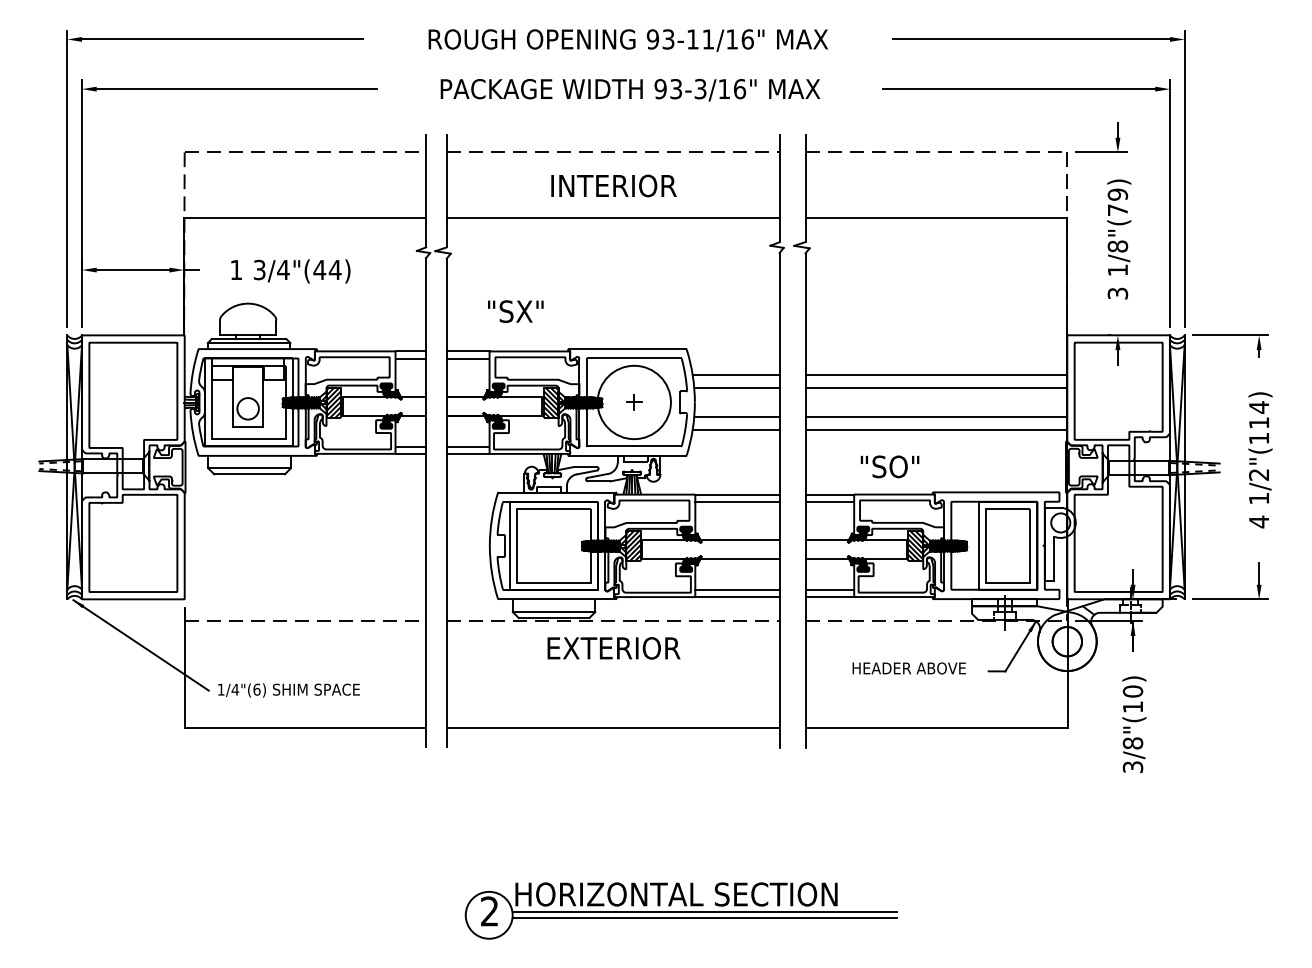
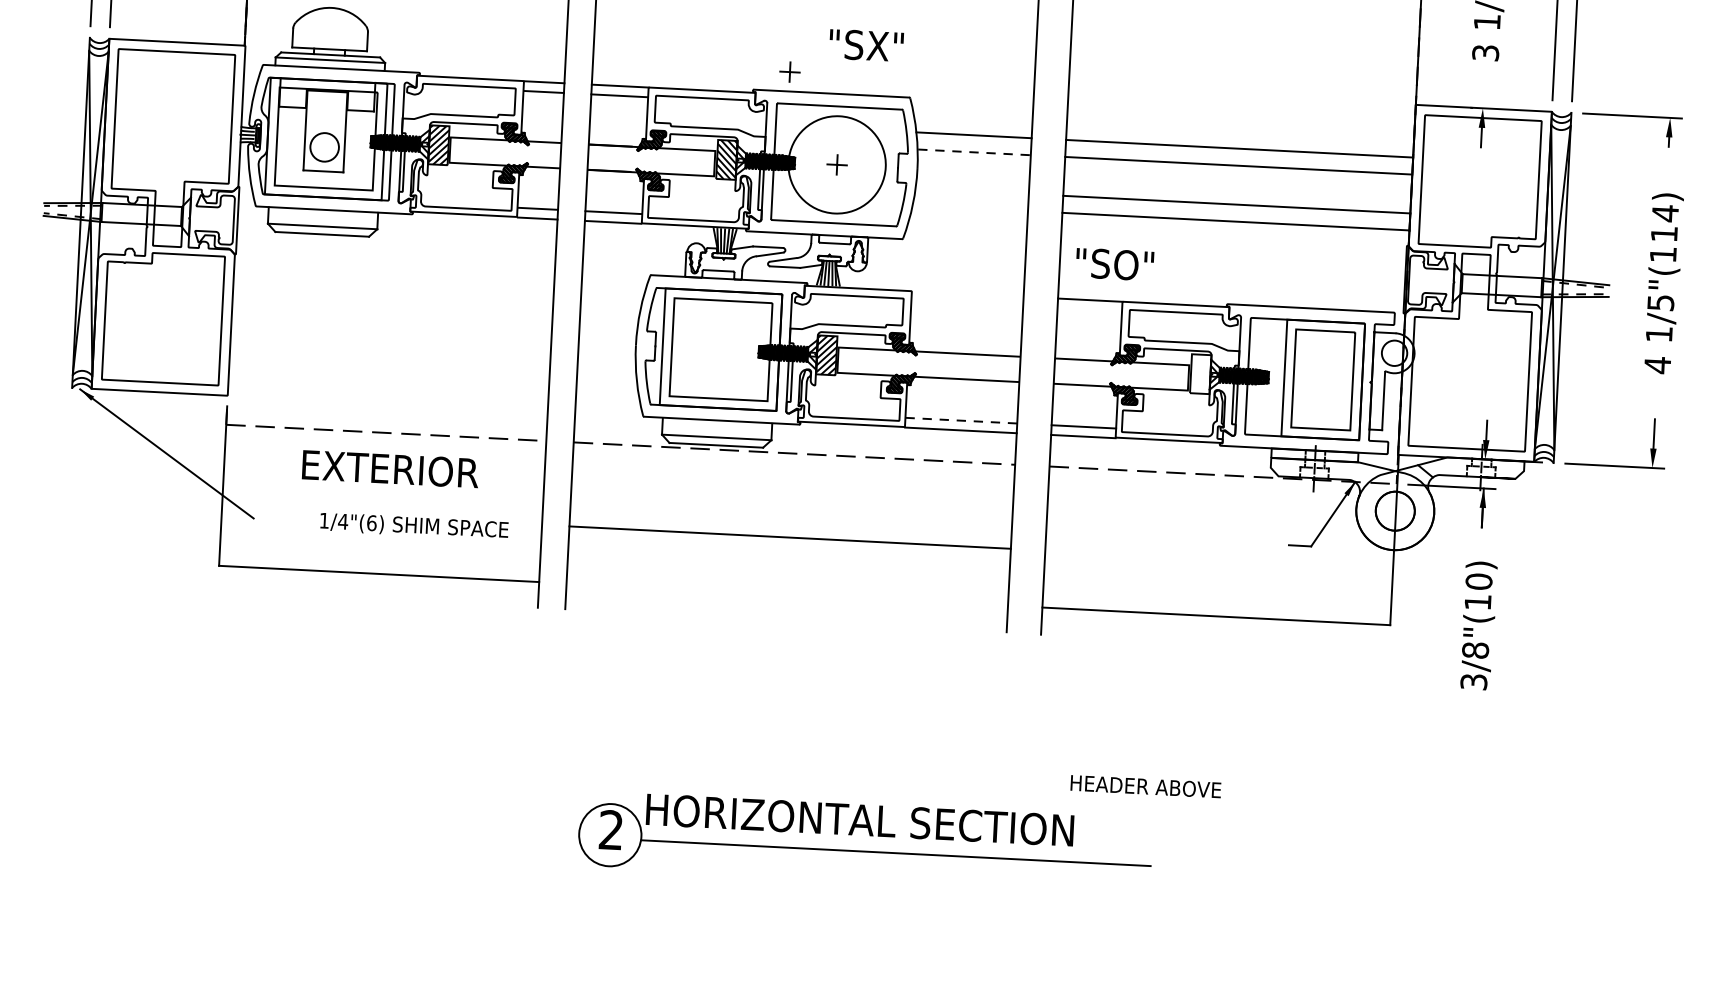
text: (515, 311) -> (866, 45), moved
part: (595, 334) -> (790, 72), added
line: (737, 387) -> (975, 151), solid -> dashed
line: (736, 417) -> (971, 191), removed
line: (735, 429) -> (969, 207), removed
text: (889, 466) -> (1114, 264), moved
text: (1259, 474) -> (1661, 302), 1/2"(114) -> 1/5"(114)
line: (737, 494) -> (967, 293), removed
line: (737, 501) -> (967, 303), removed
line: (829, 501) -> (1089, 309), removed
hatch: (915, 545) -> (1200, 373), removed
line: (737, 590) -> (961, 421), solid -> dashed
text: (613, 648) -> (389, 469), moved
text: (908, 668) -> (1144, 786), moved
text: (288, 690) -> (413, 526), moved
line: (612, 727) -> (789, 537), moved
line: (704, 912) -> (895, 845), removed

